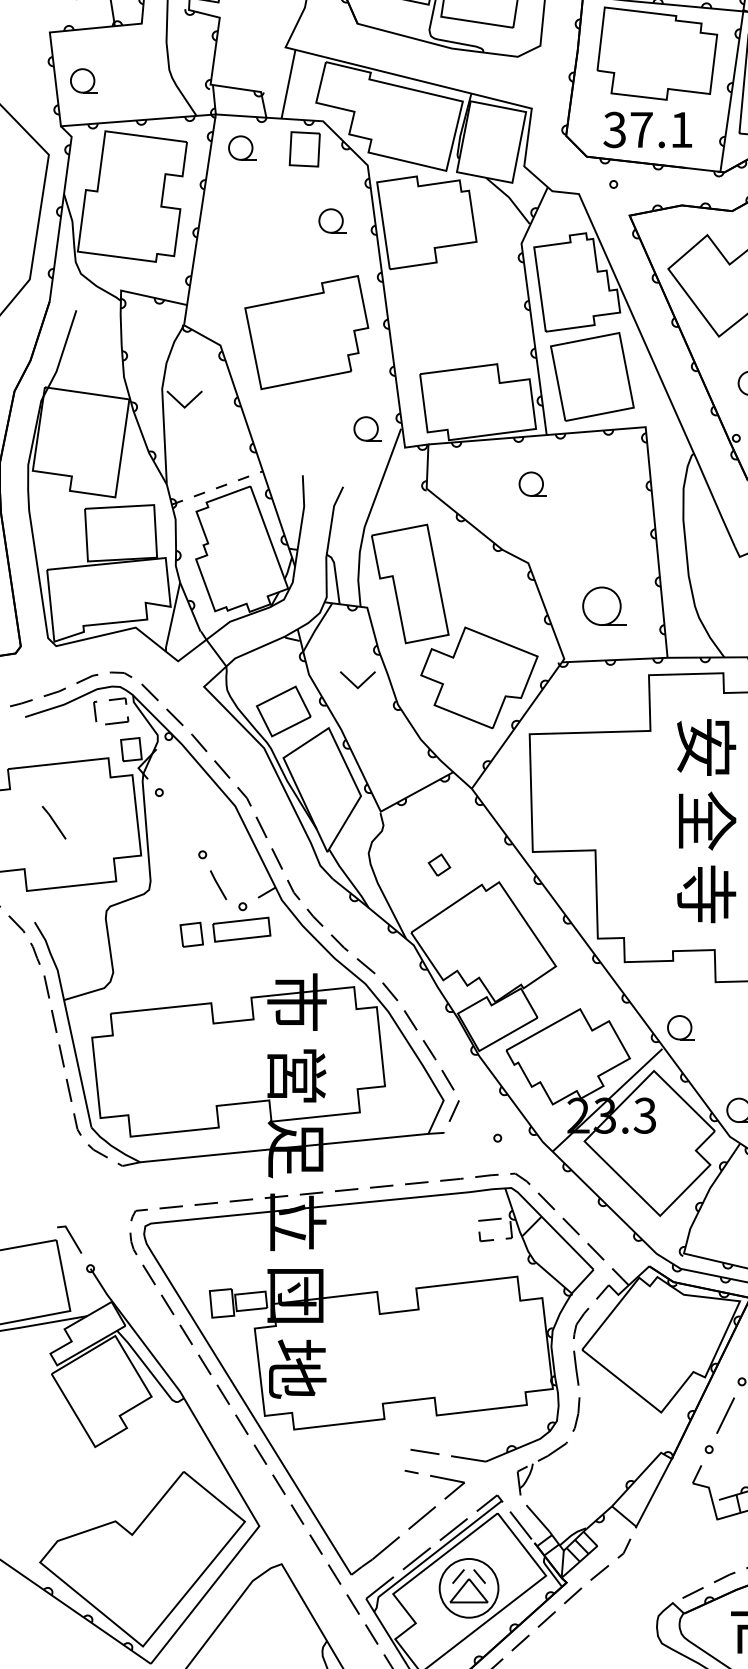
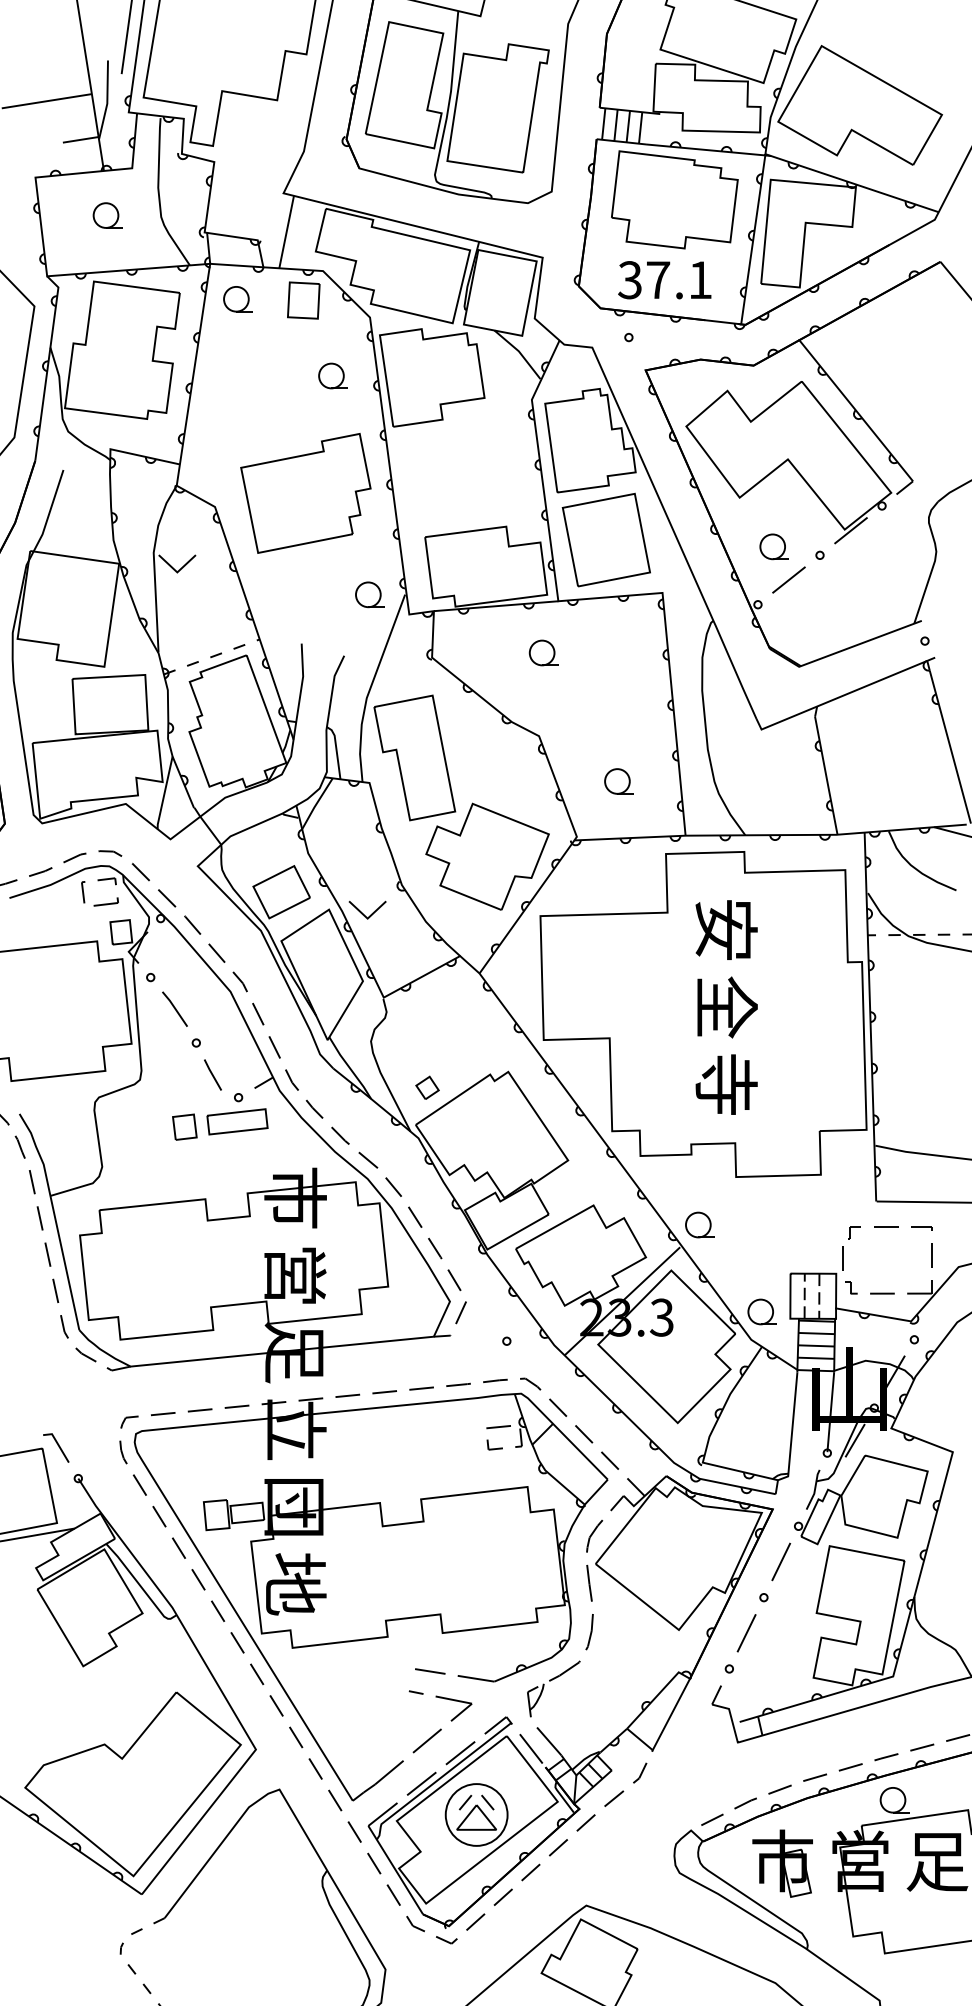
part: (84, 80) -> (107, 215), moved
part: (603, 606) -> (618, 781), size x0.62
part: (357, 679) -> (367, 909), moved
line: (53, 822) -> (174, 1008), moved
part: (439, 864) -> (427, 1087), moved

